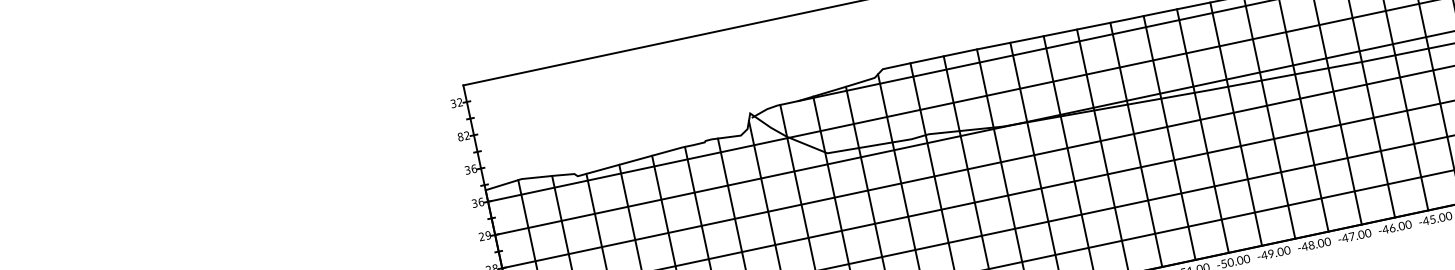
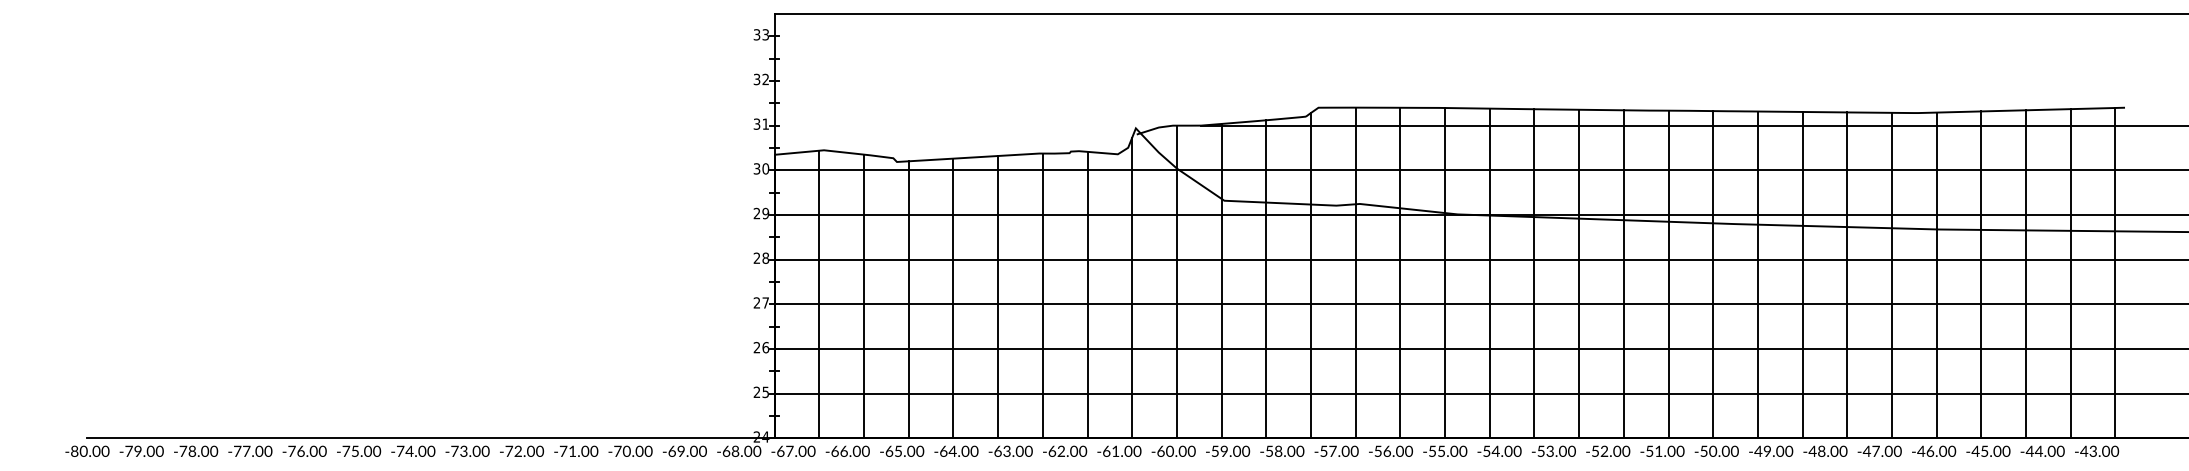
text: (459, 102) -> (765, 34), 32 -> 33
text: (460, 137) -> (756, 79), 82 -> 32
text: (473, 168) -> (765, 123), 36 -> 31
text: (480, 201) -> (765, 168), 36 -> 30

